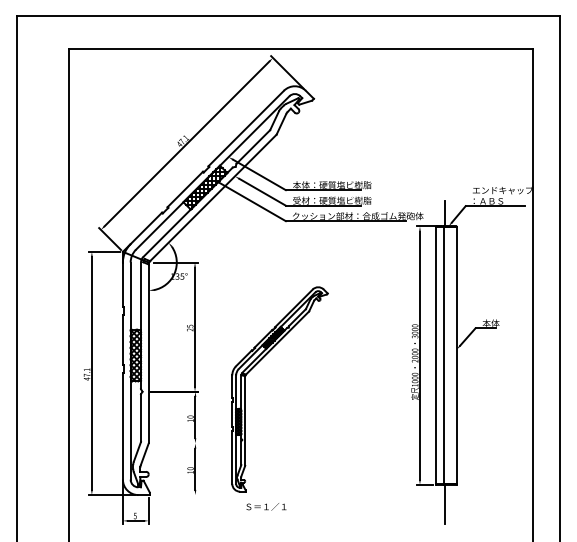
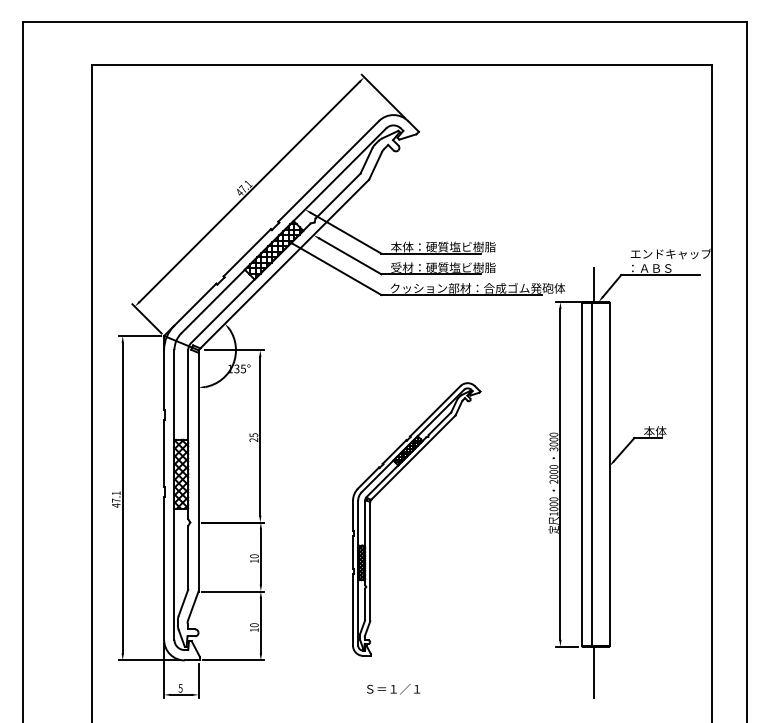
part: (255, 365) -> (384, 487), moved
line: (174, 443) -> (233, 591), added
line: (174, 495) -> (233, 660), added
text: (266, 507) -> (393, 689), moved

